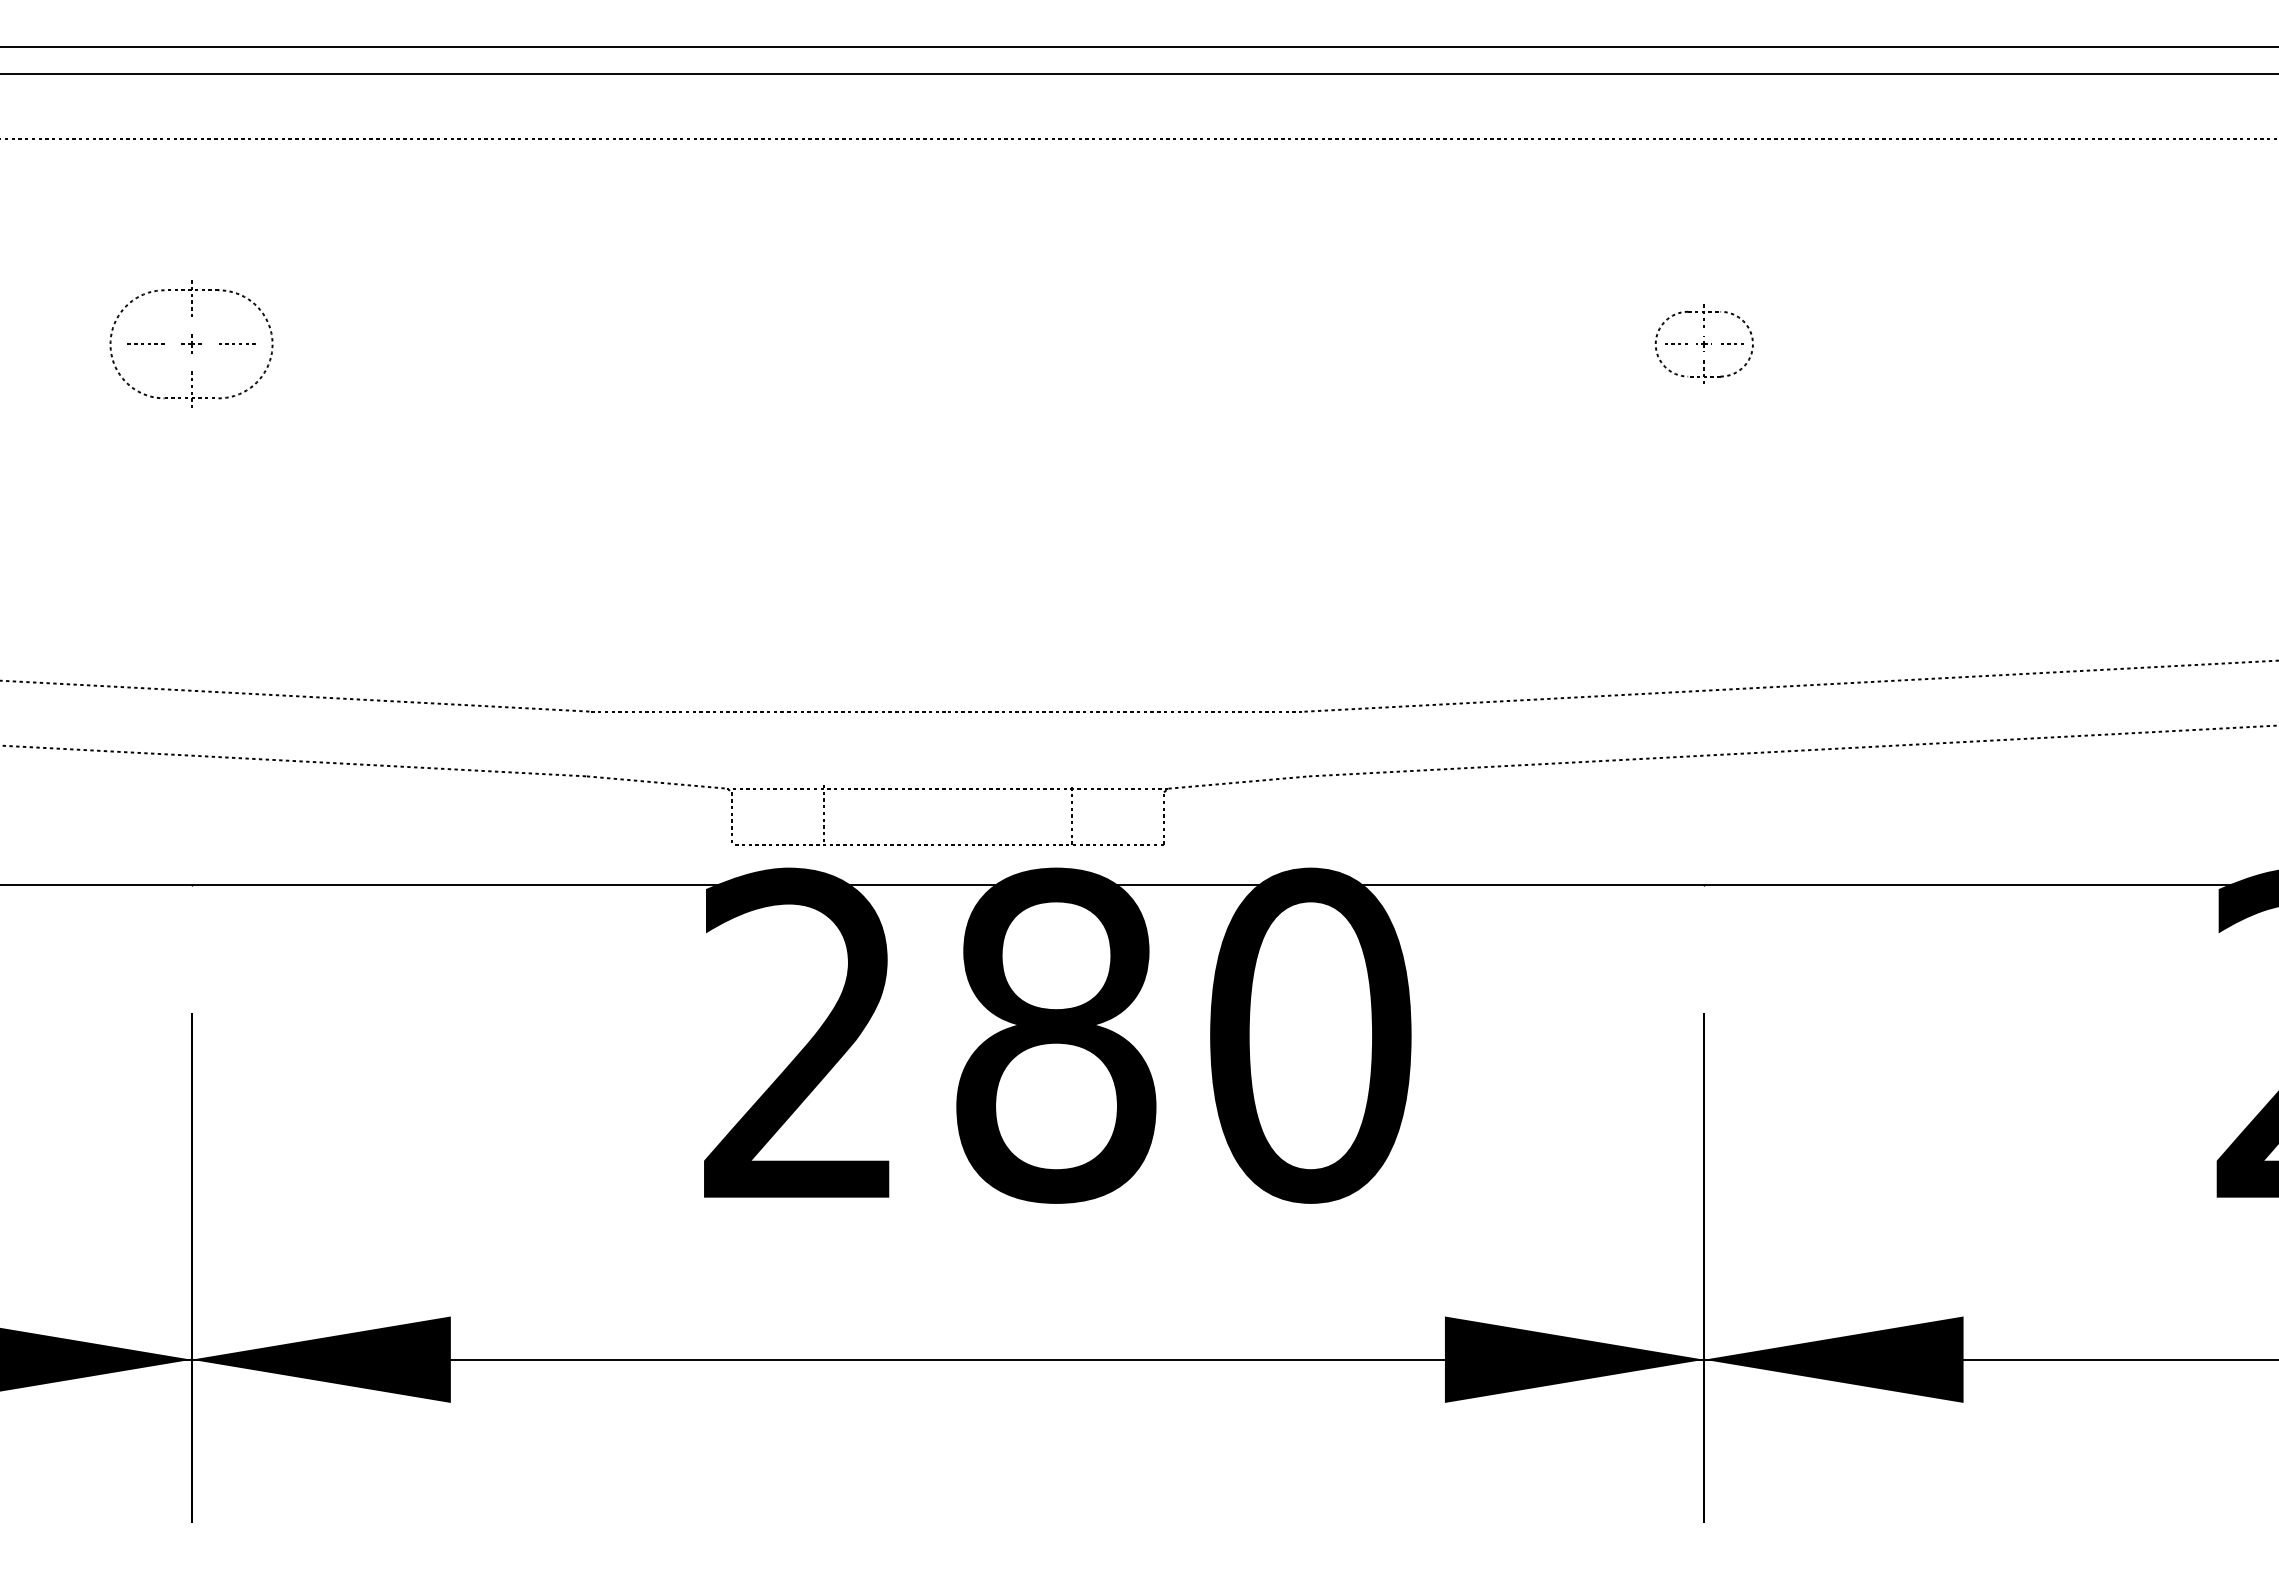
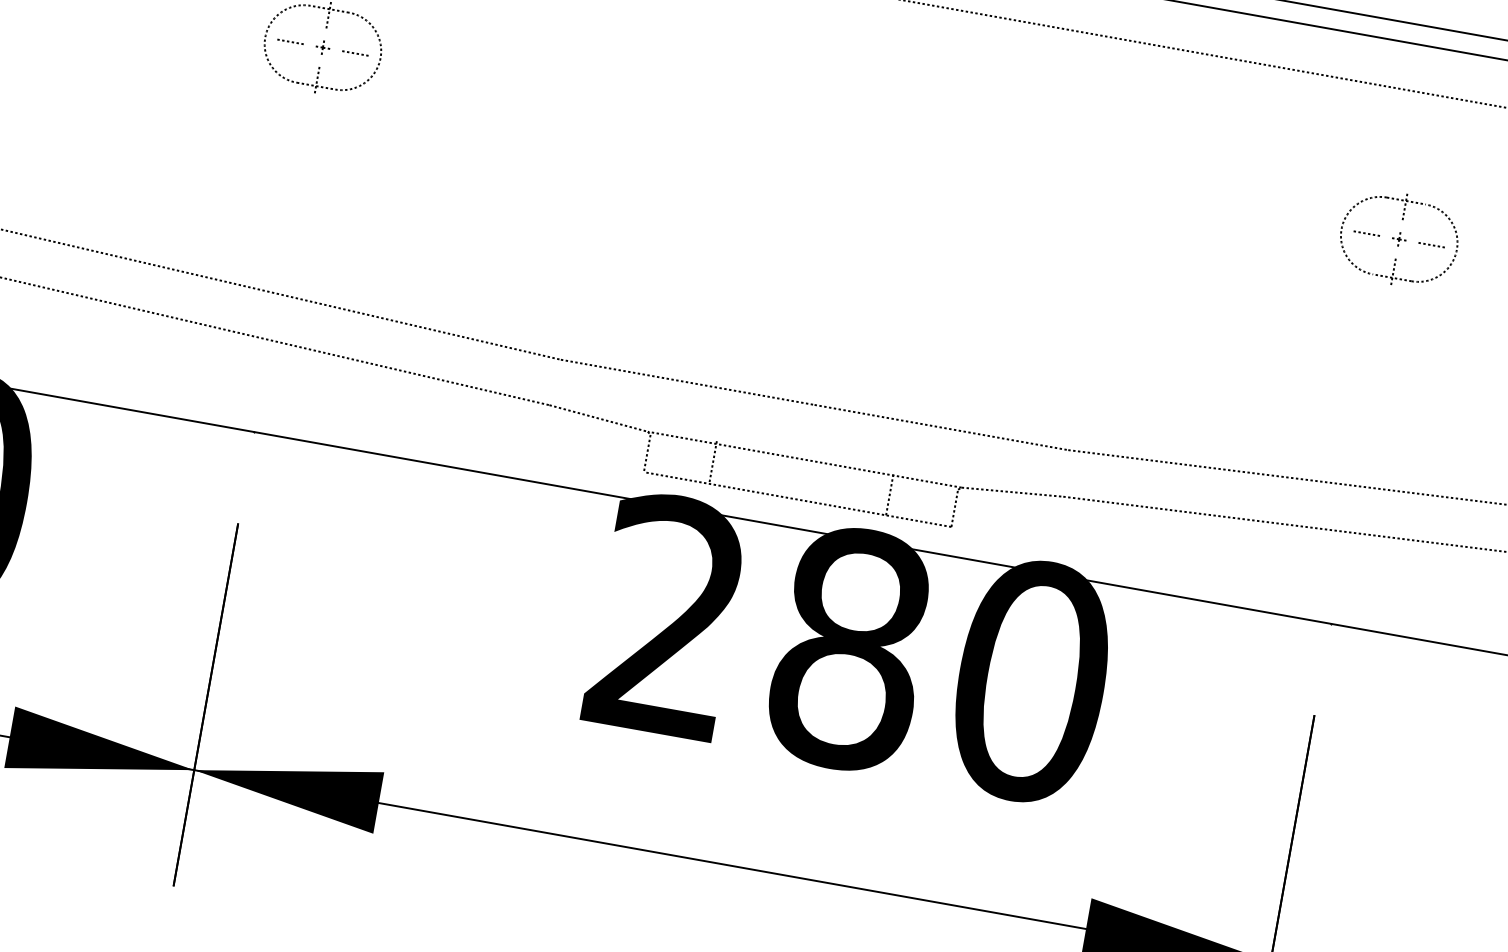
part: (1704, 343) -> (1399, 238), size x1.67

